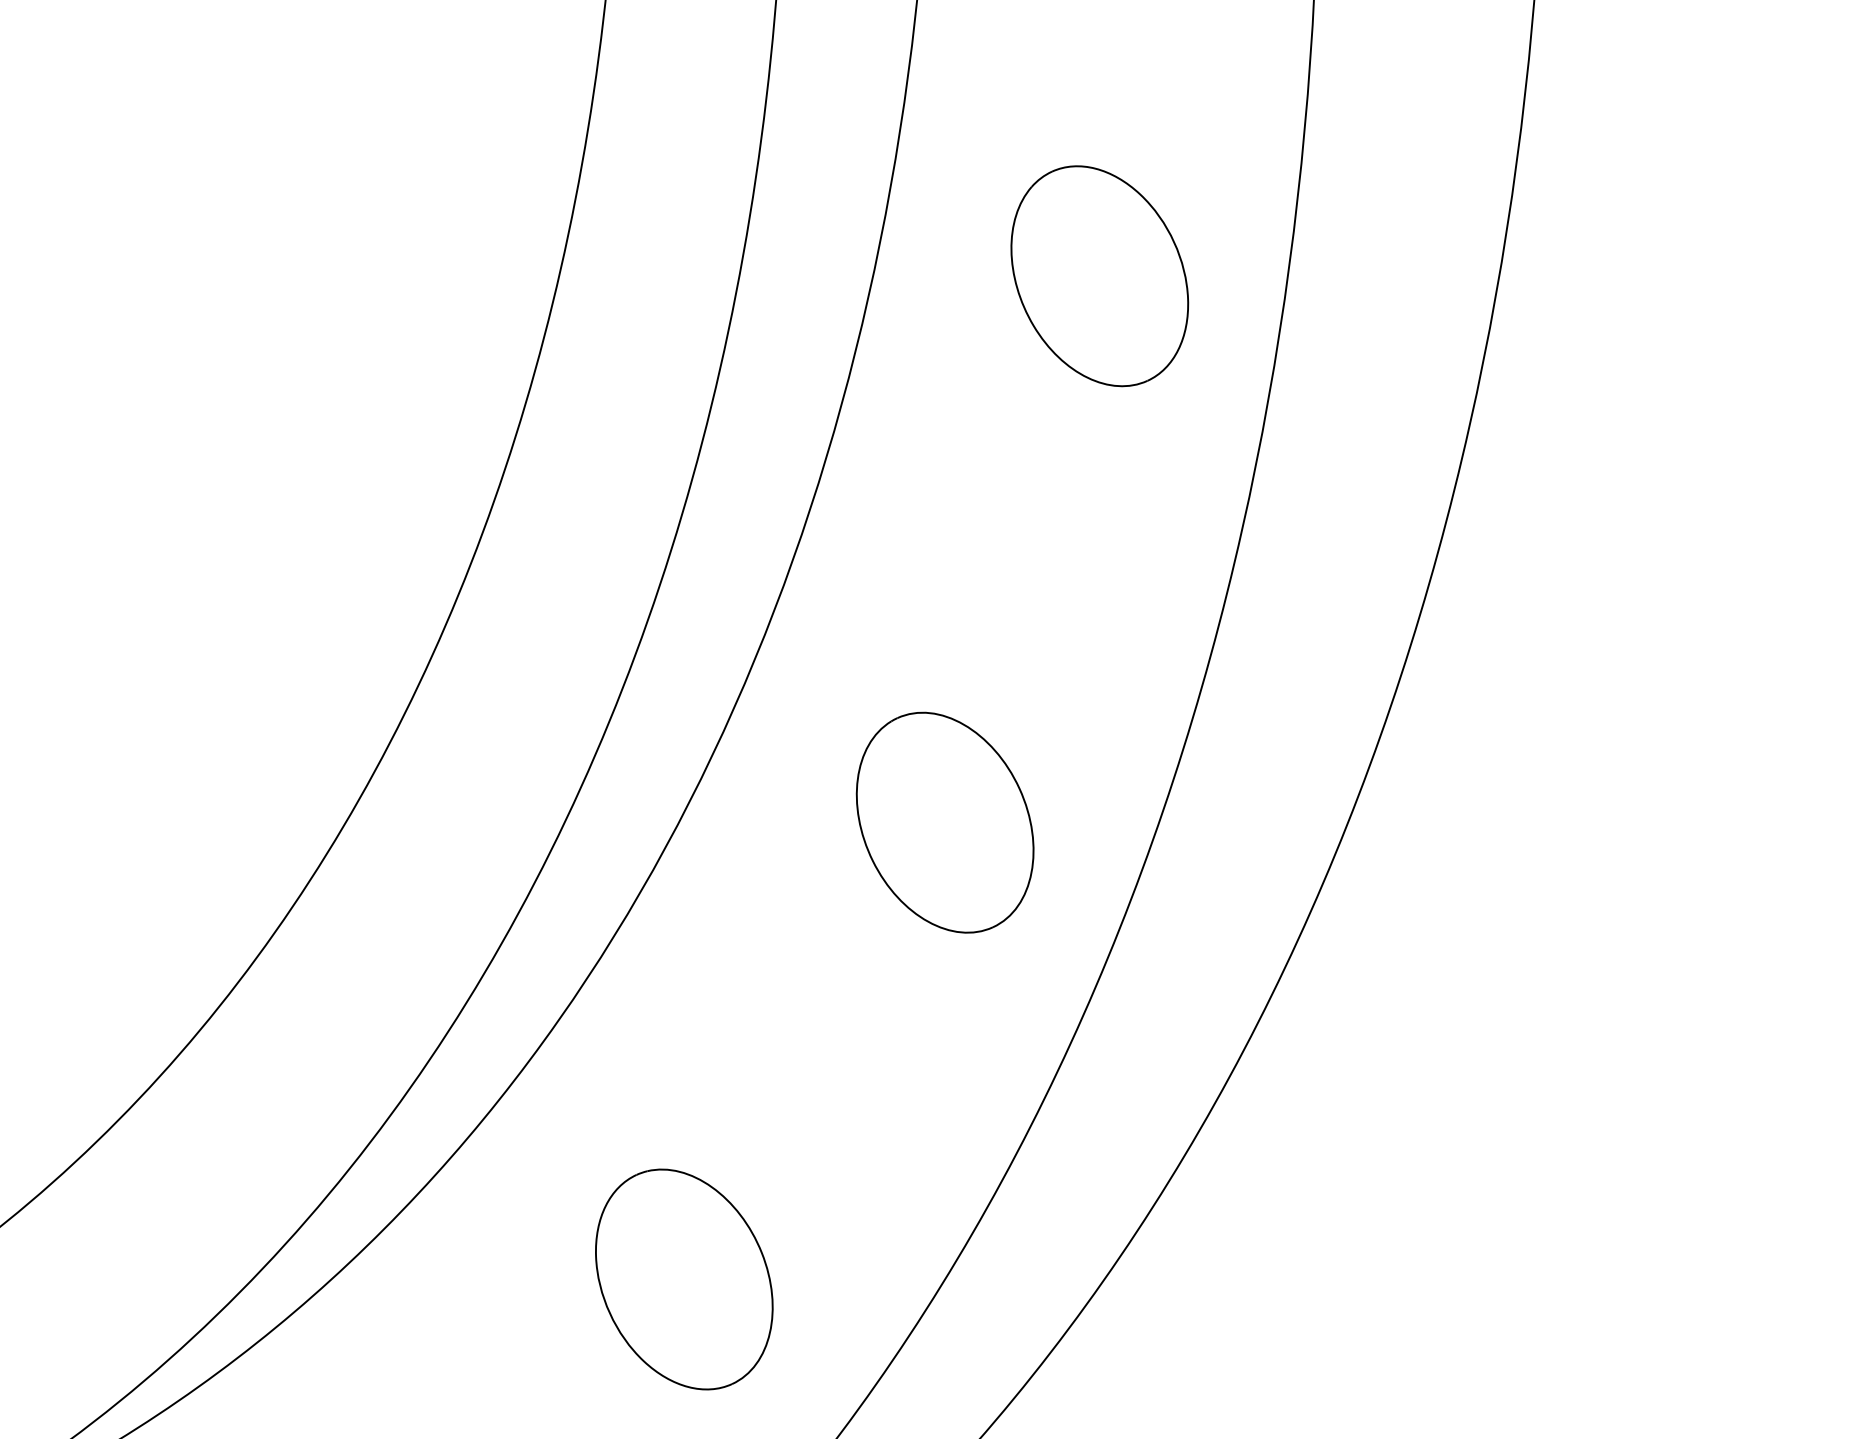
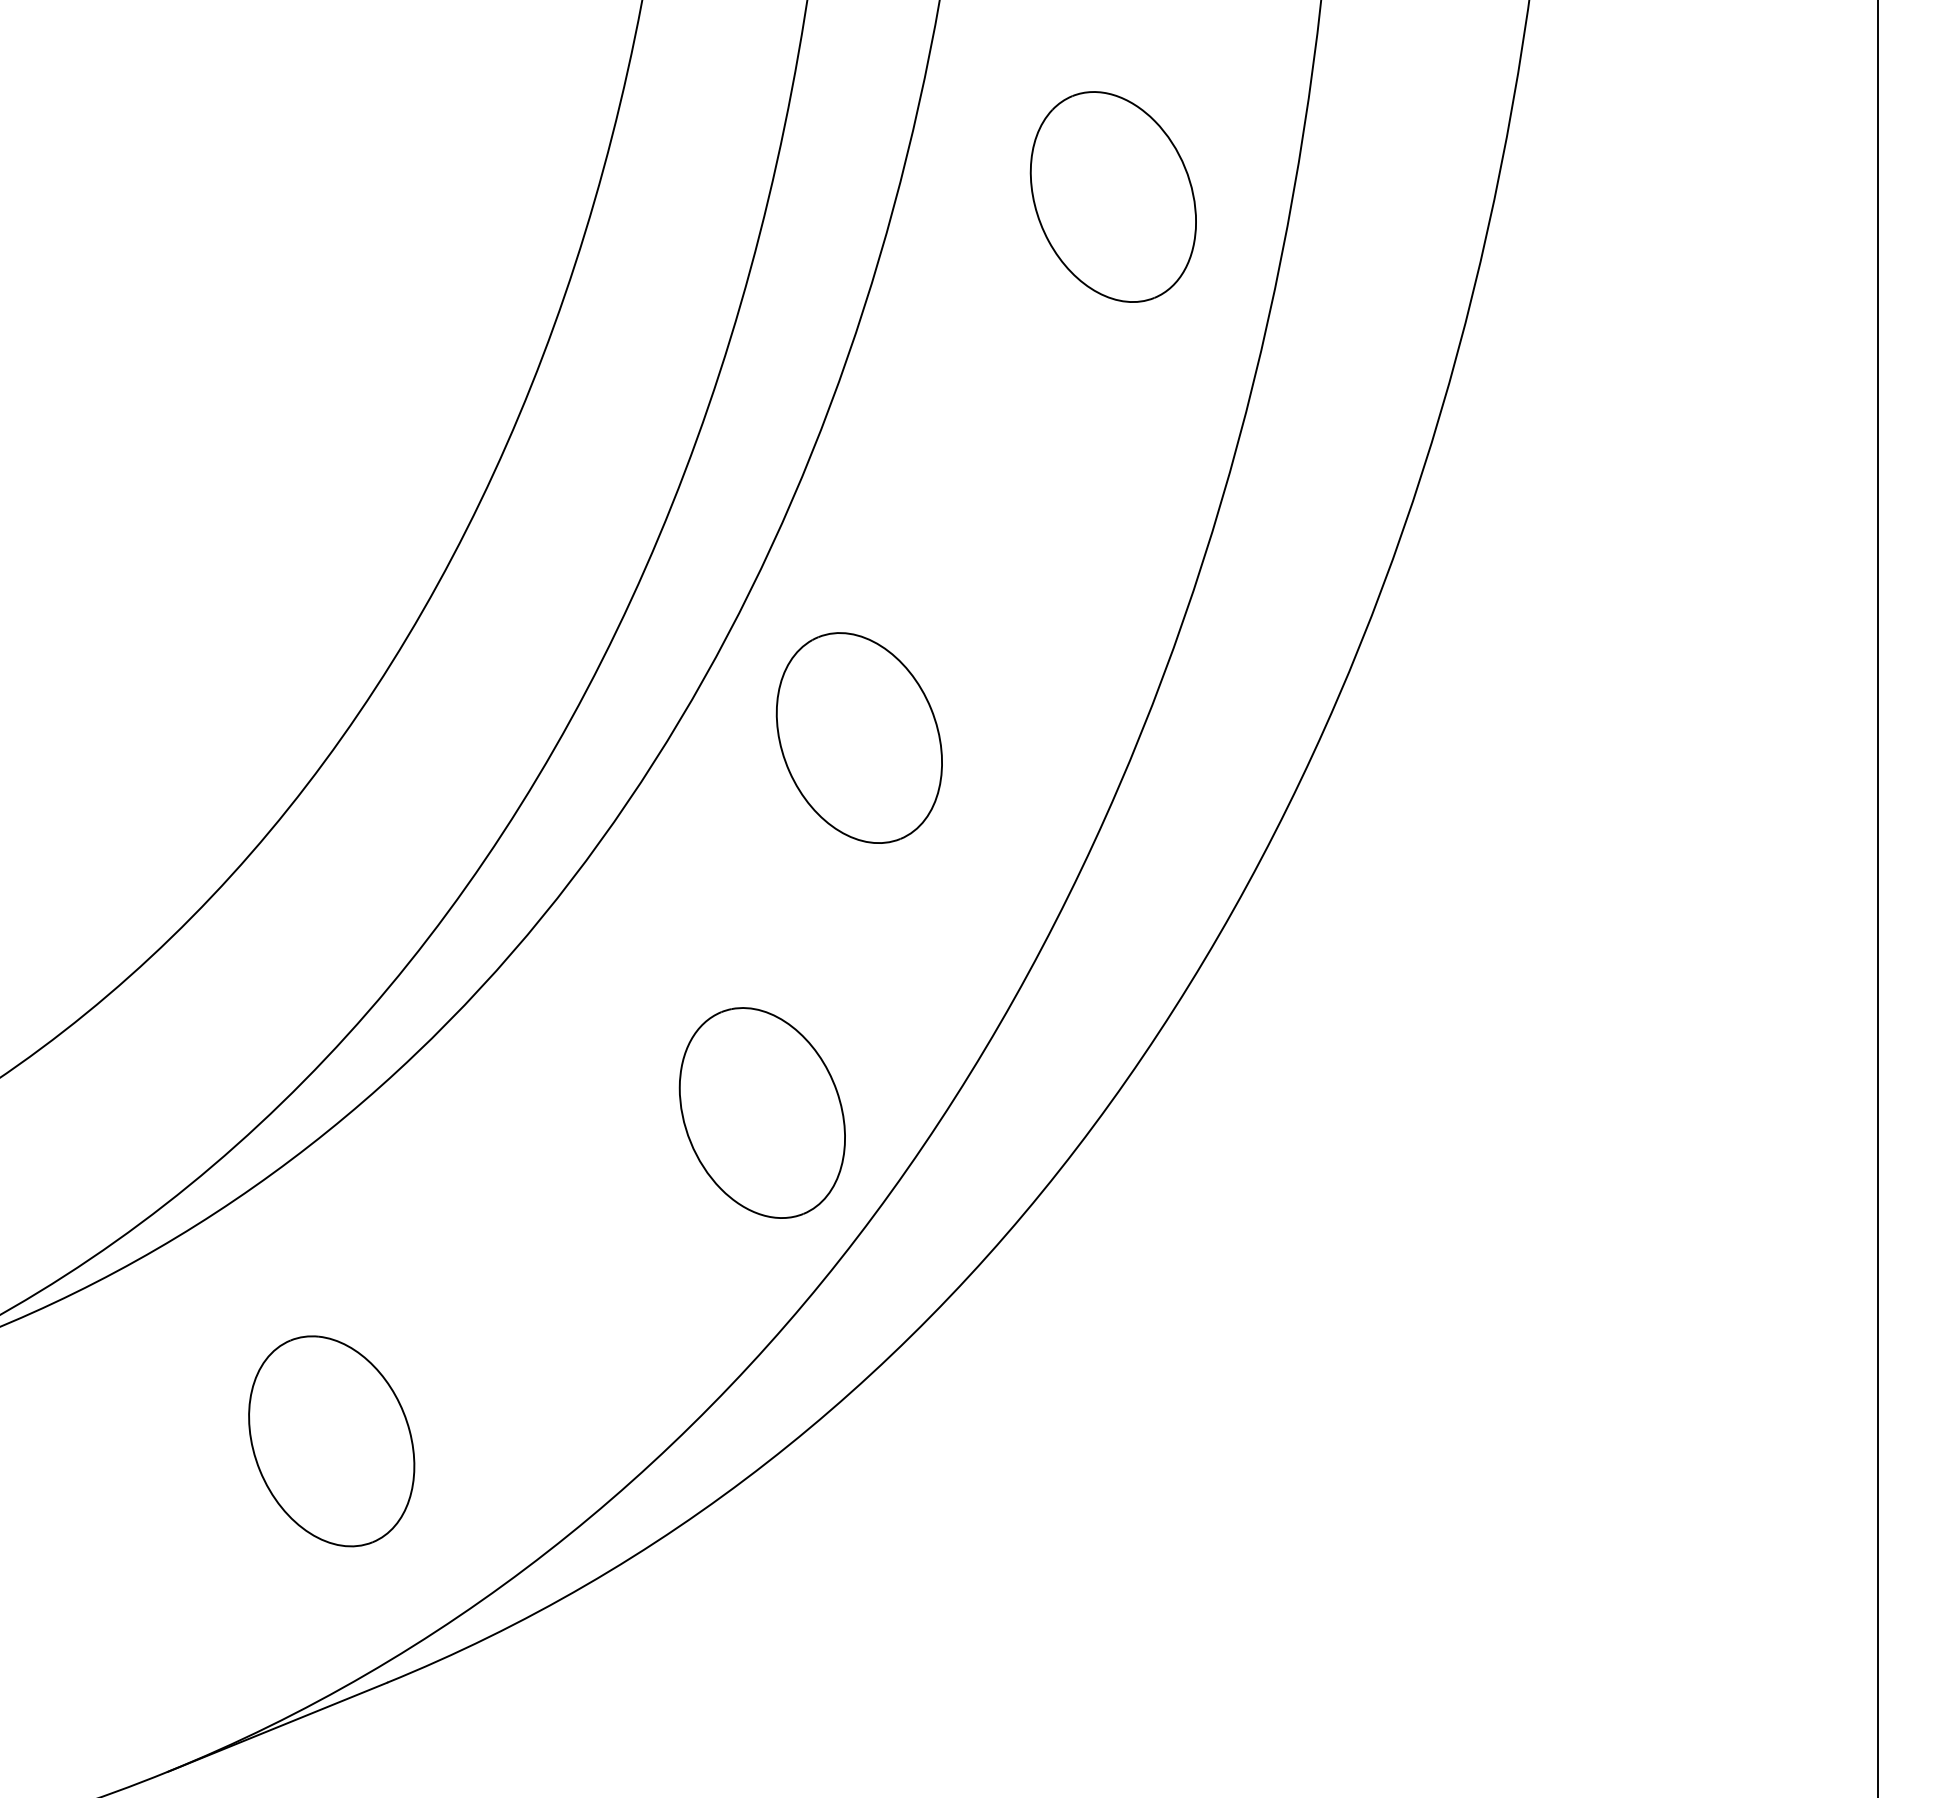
part: (944, 822) -> (858, 737), moved
part: (683, 1278) -> (761, 1112), moved

